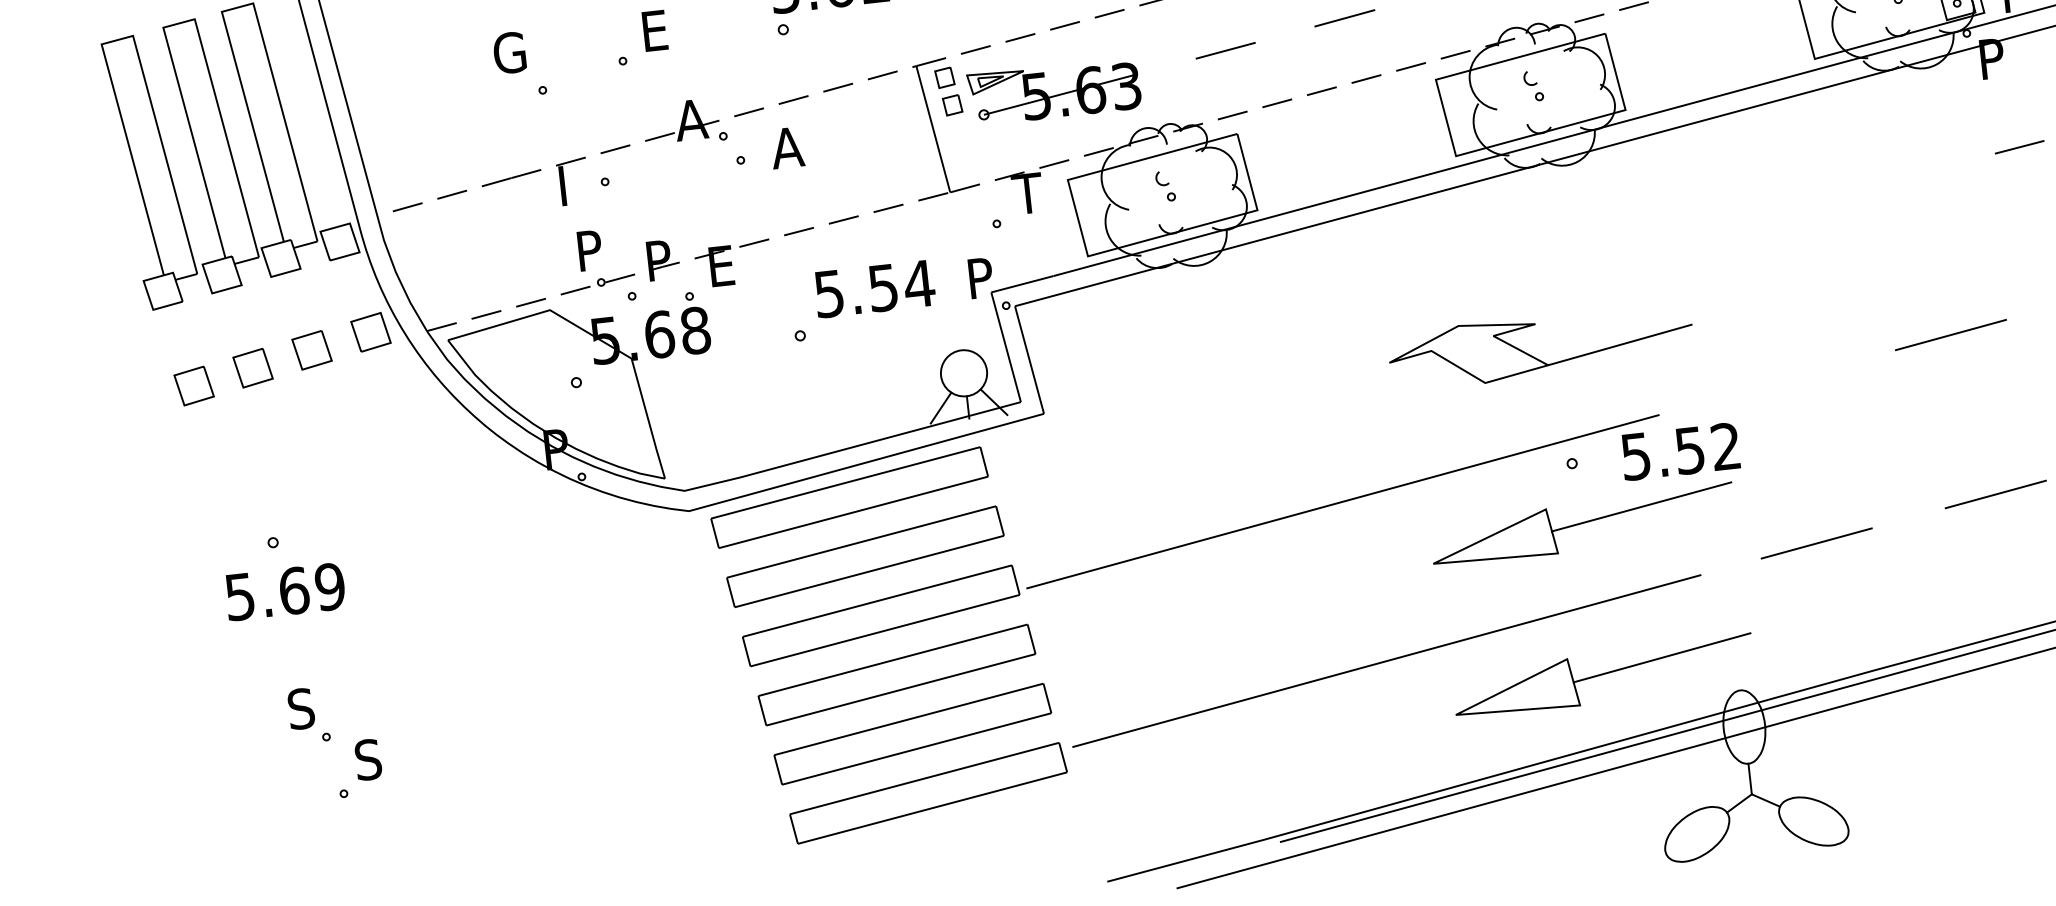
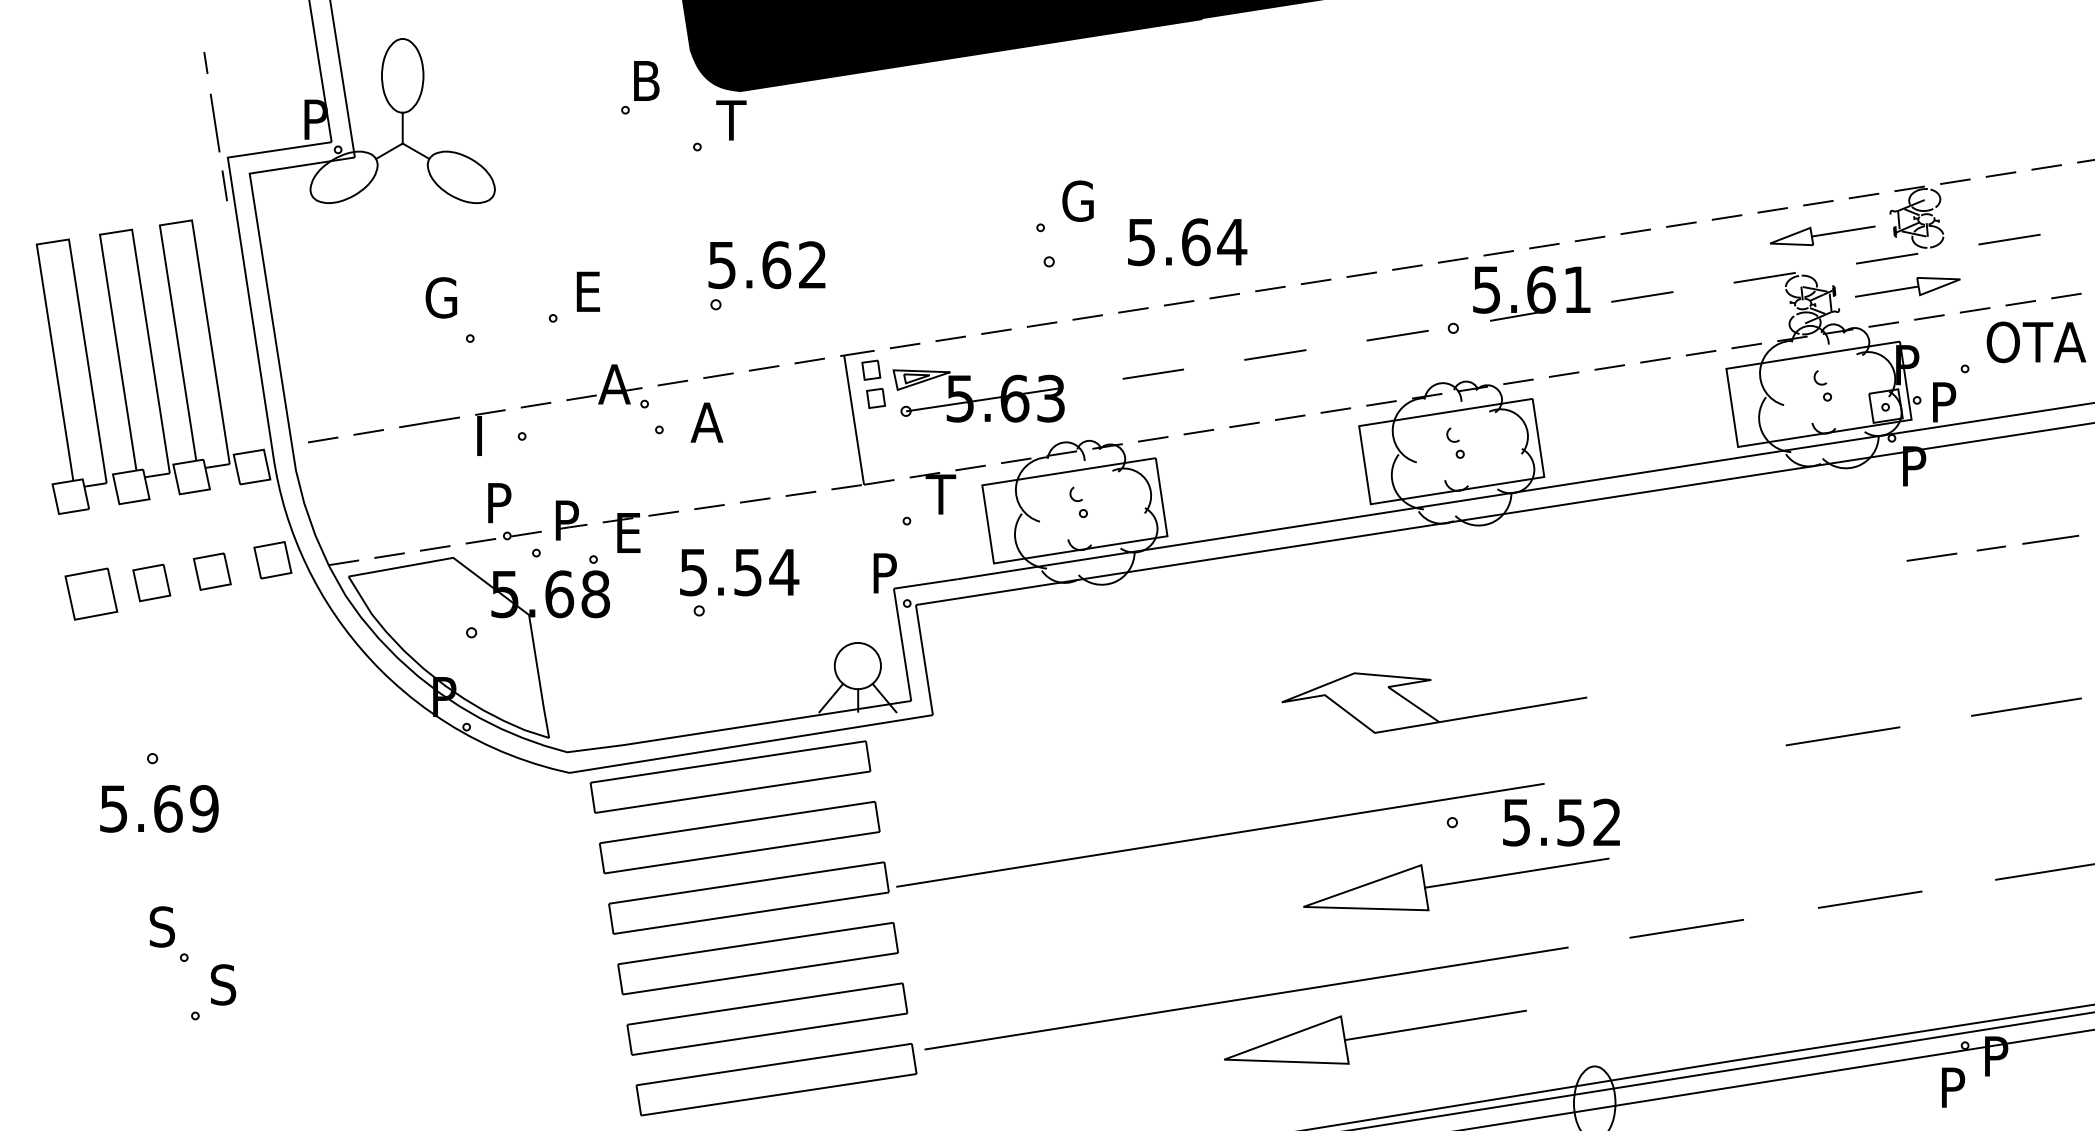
text: (874, 289) -> (739, 572), moved
part: (193, 386) -> (90, 594), size x1.4
curve: (1603, 675) -> (1375, 1036), moved

